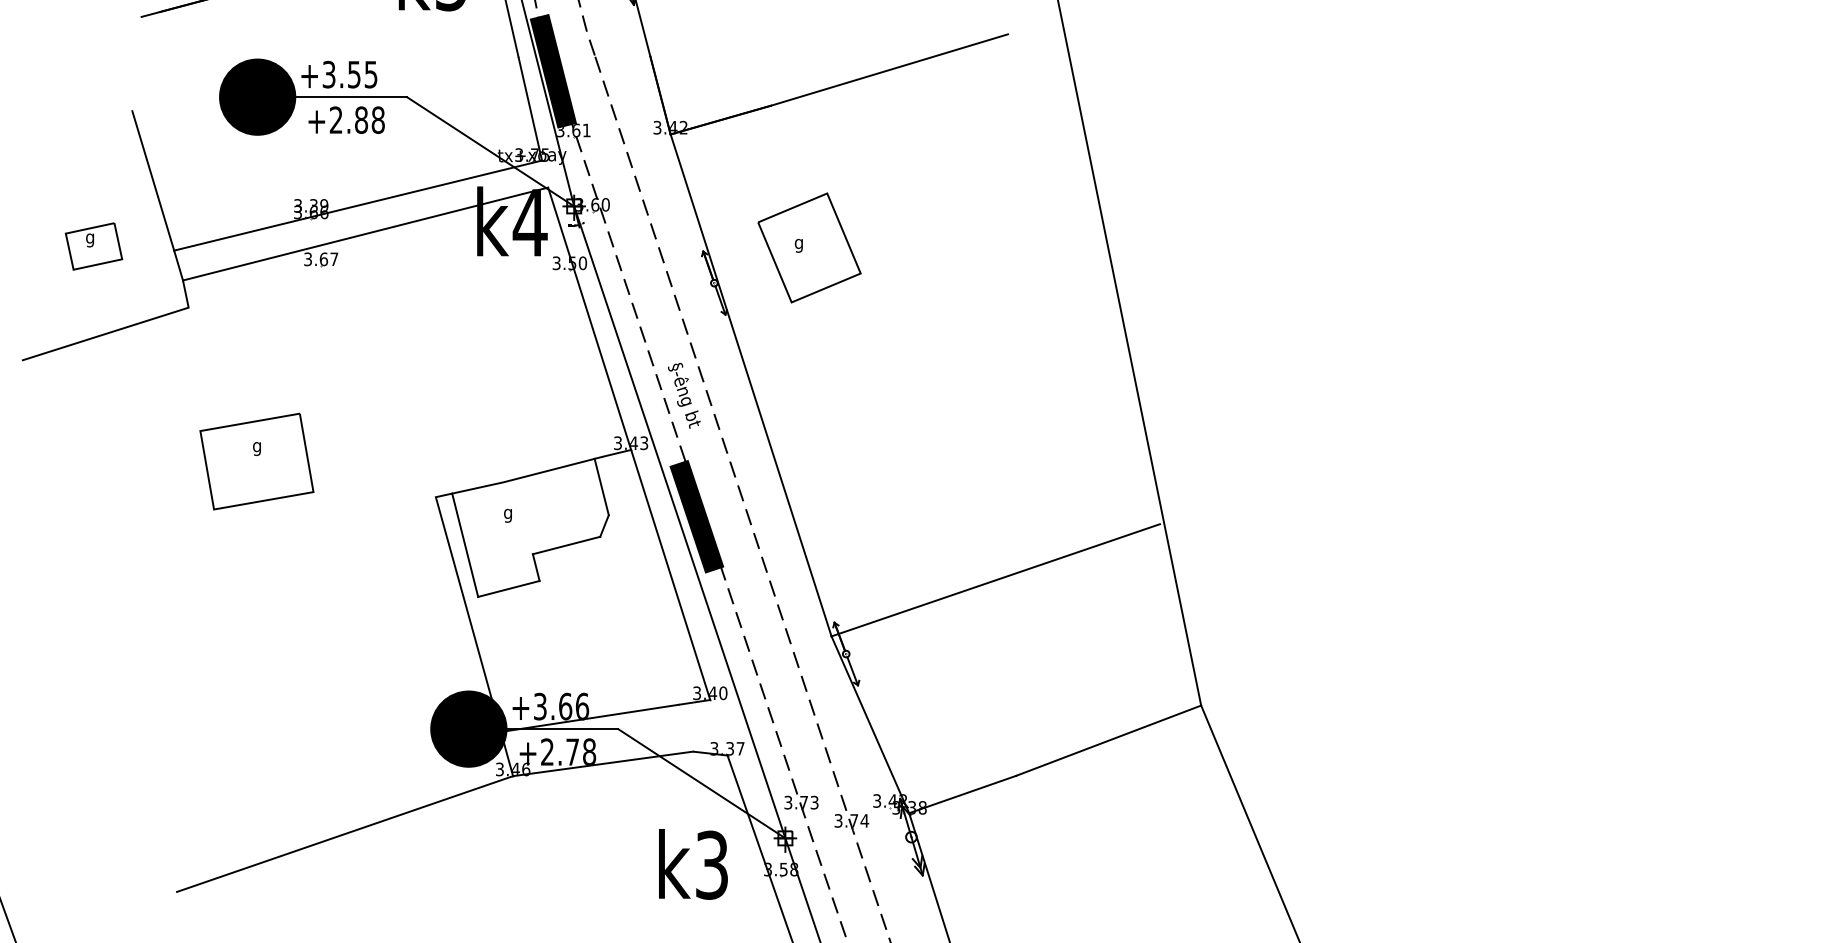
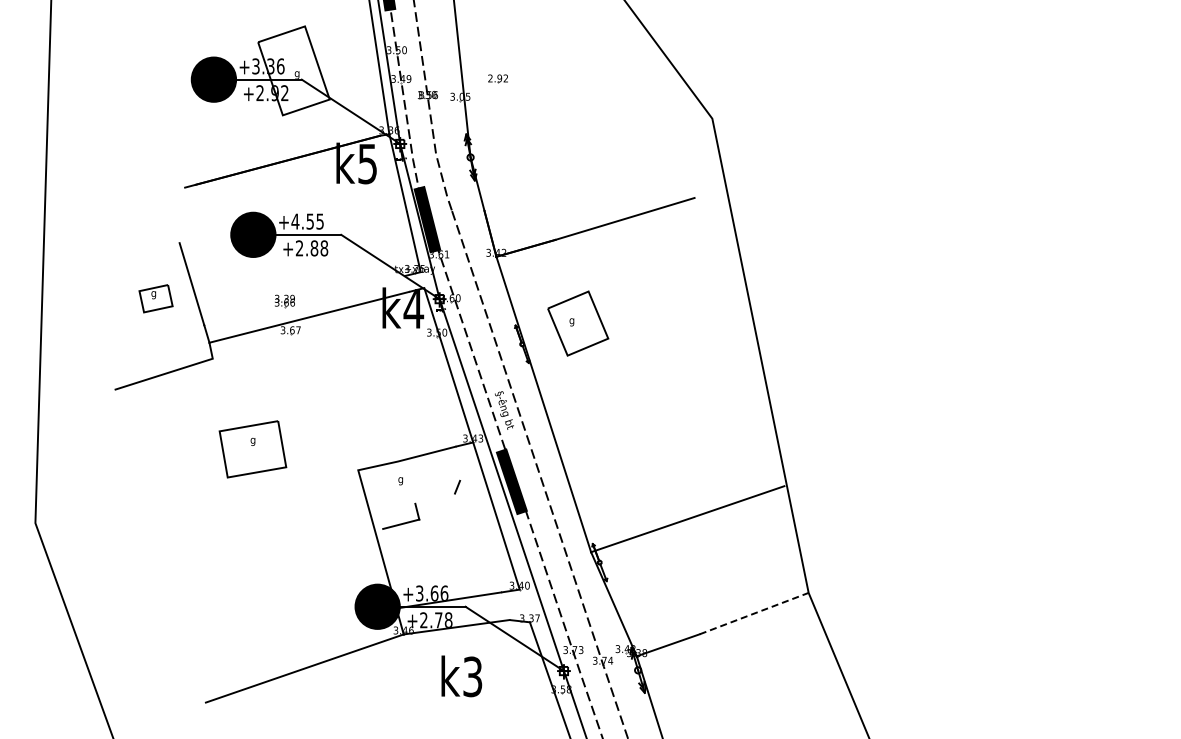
text: (329, 74) -> (295, 221), +3.55 -> +4.55
line: (344, 208) -> (304, 300), removed
part: (93, 246) -> (155, 298), moved
line: (601, 485) -> (455, 463), removed
line: (465, 545) -> (375, 498), removed
line: (567, 545) -> (435, 498), removed
line: (1109, 740) -> (754, 613), solid -> dashed
text: (692, 864) -> (461, 676), moved

